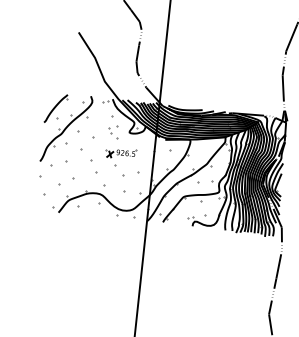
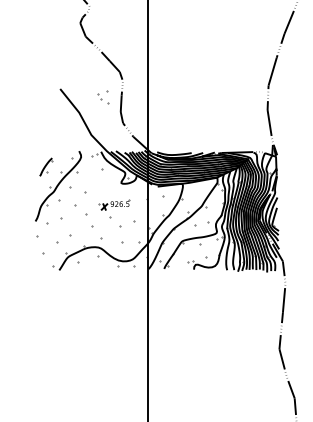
part: (56, 108) -> (46, 166), size x0.6
part: (113, 132) -> (103, 97), moved

